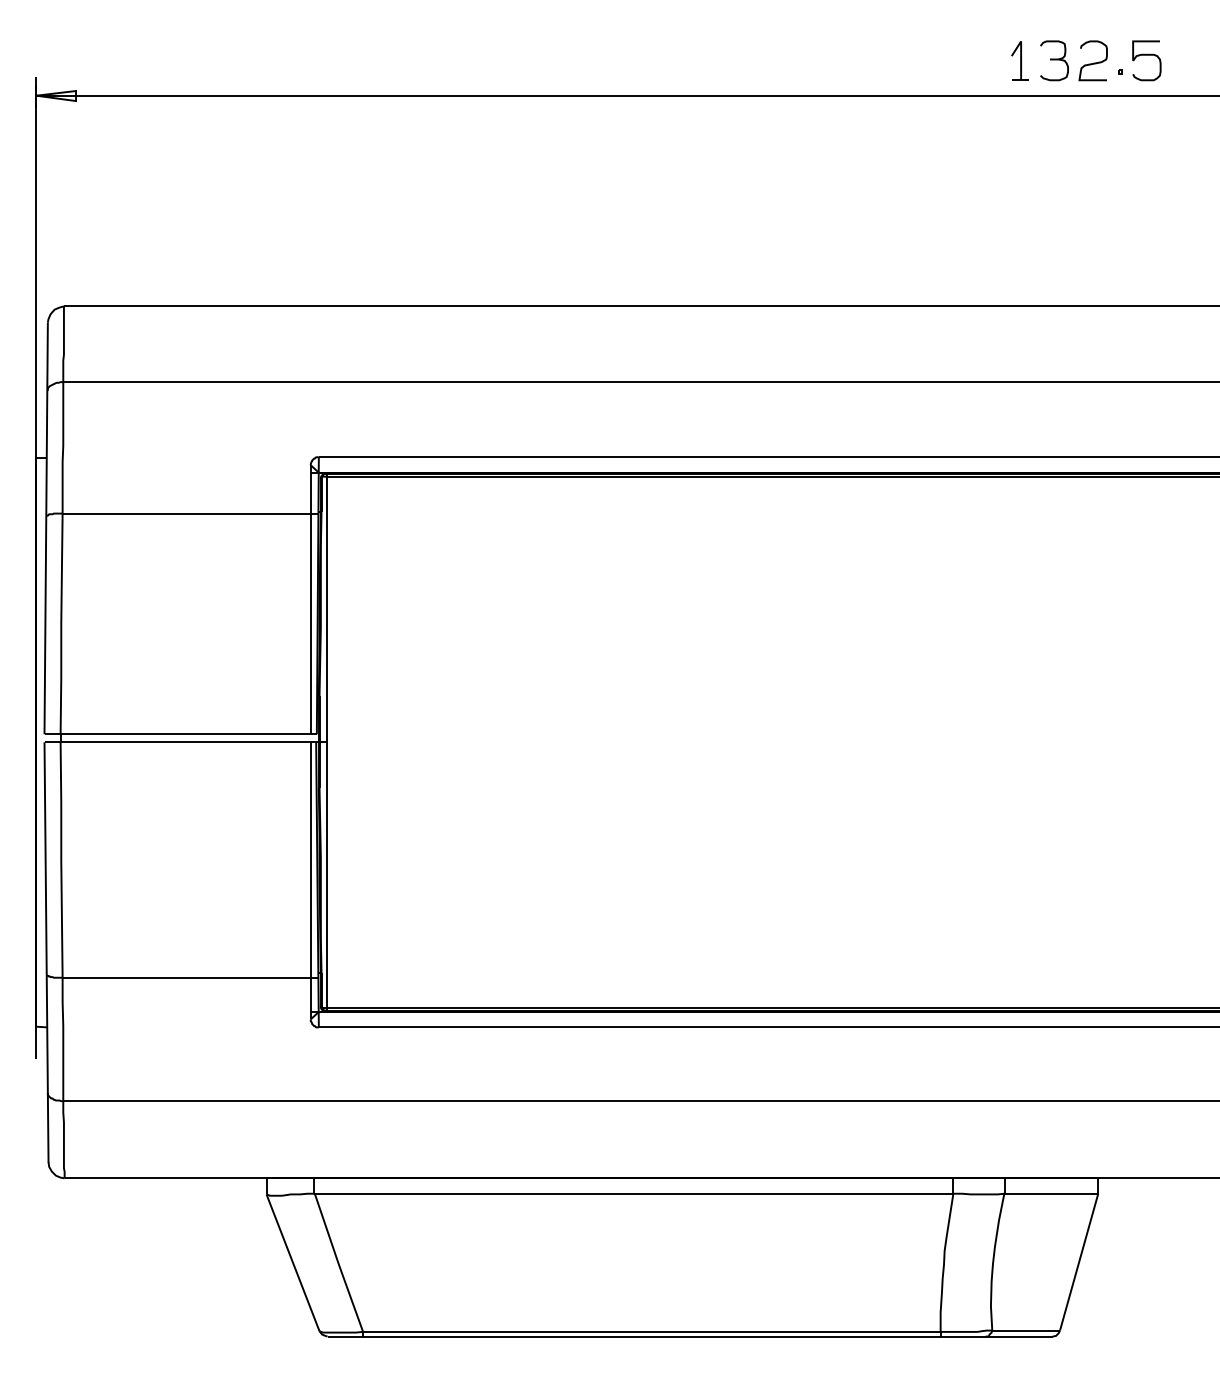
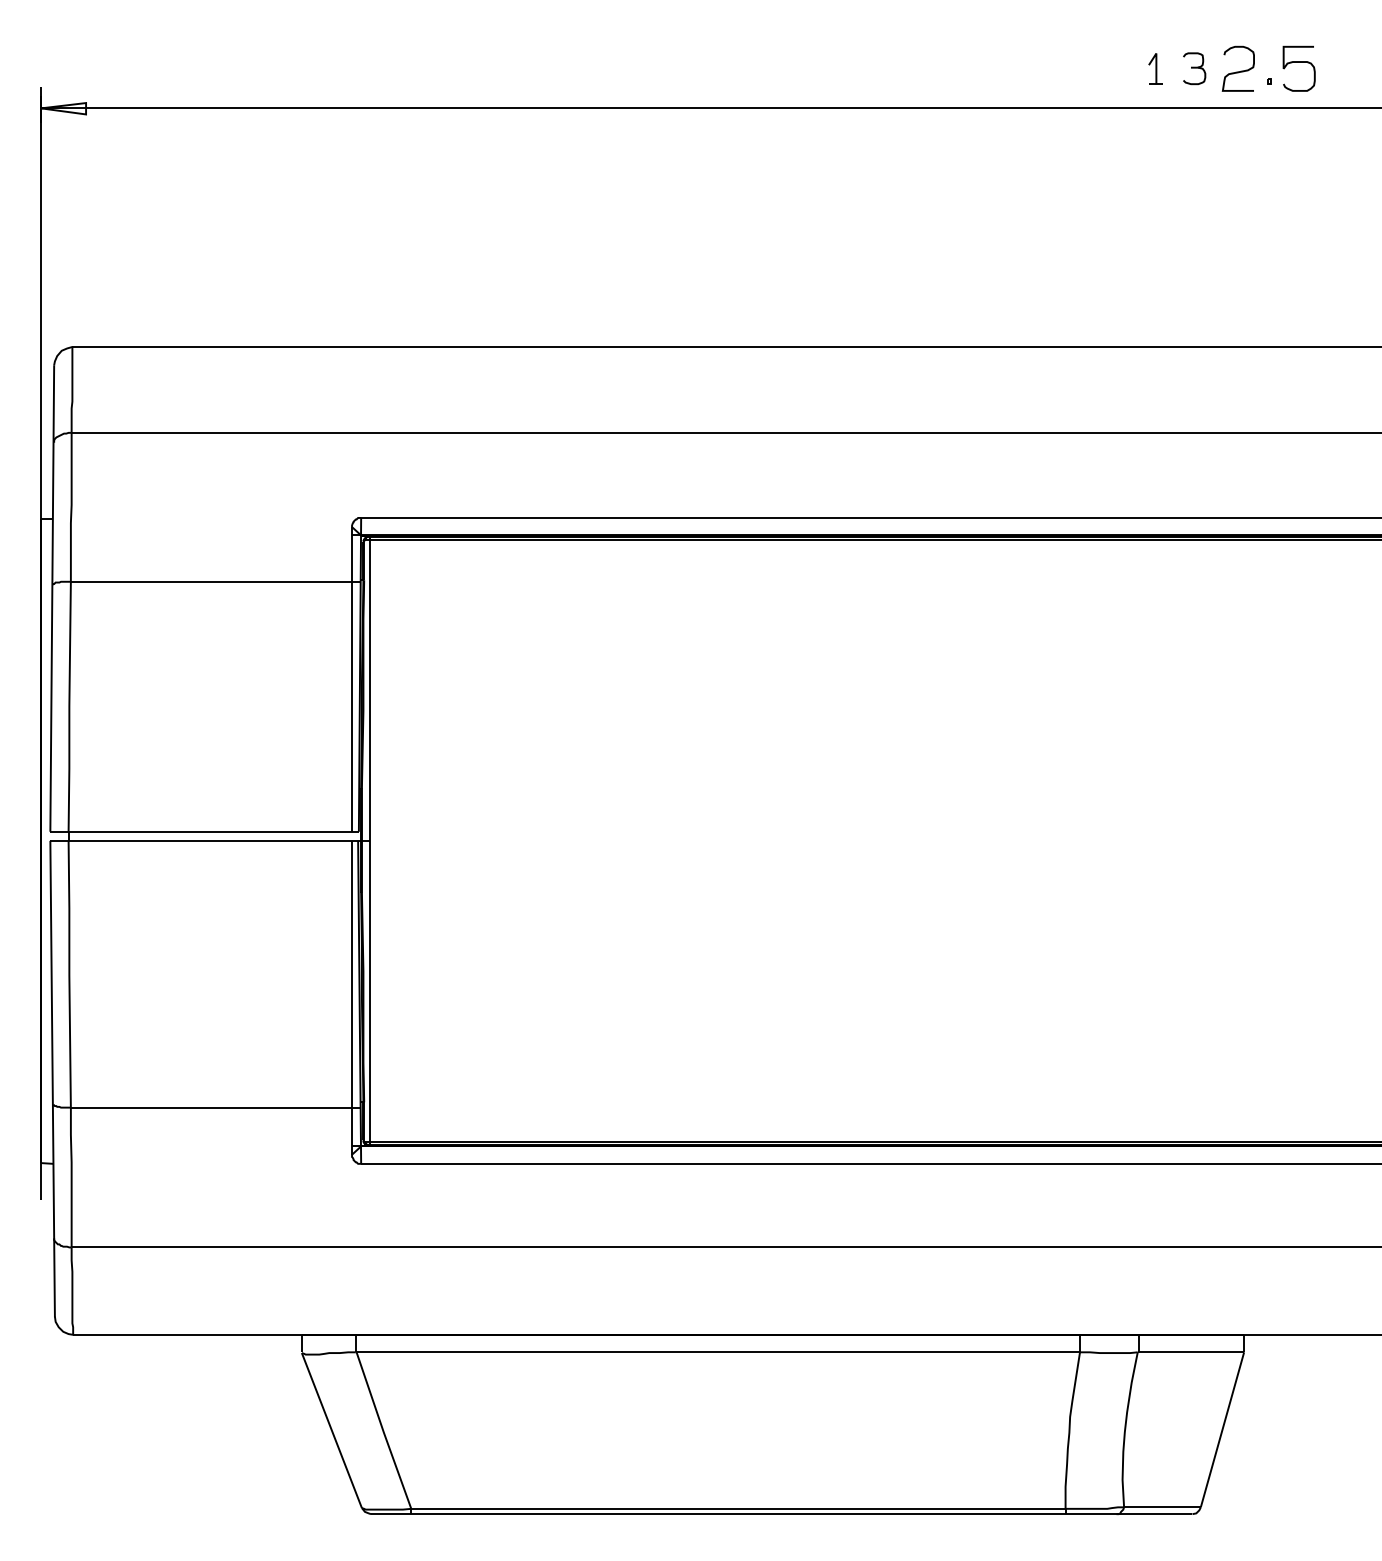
part: (1020, 60) -> (1155, 68), size x0.7
part: (1054, 60) -> (1194, 68), size x0.7

